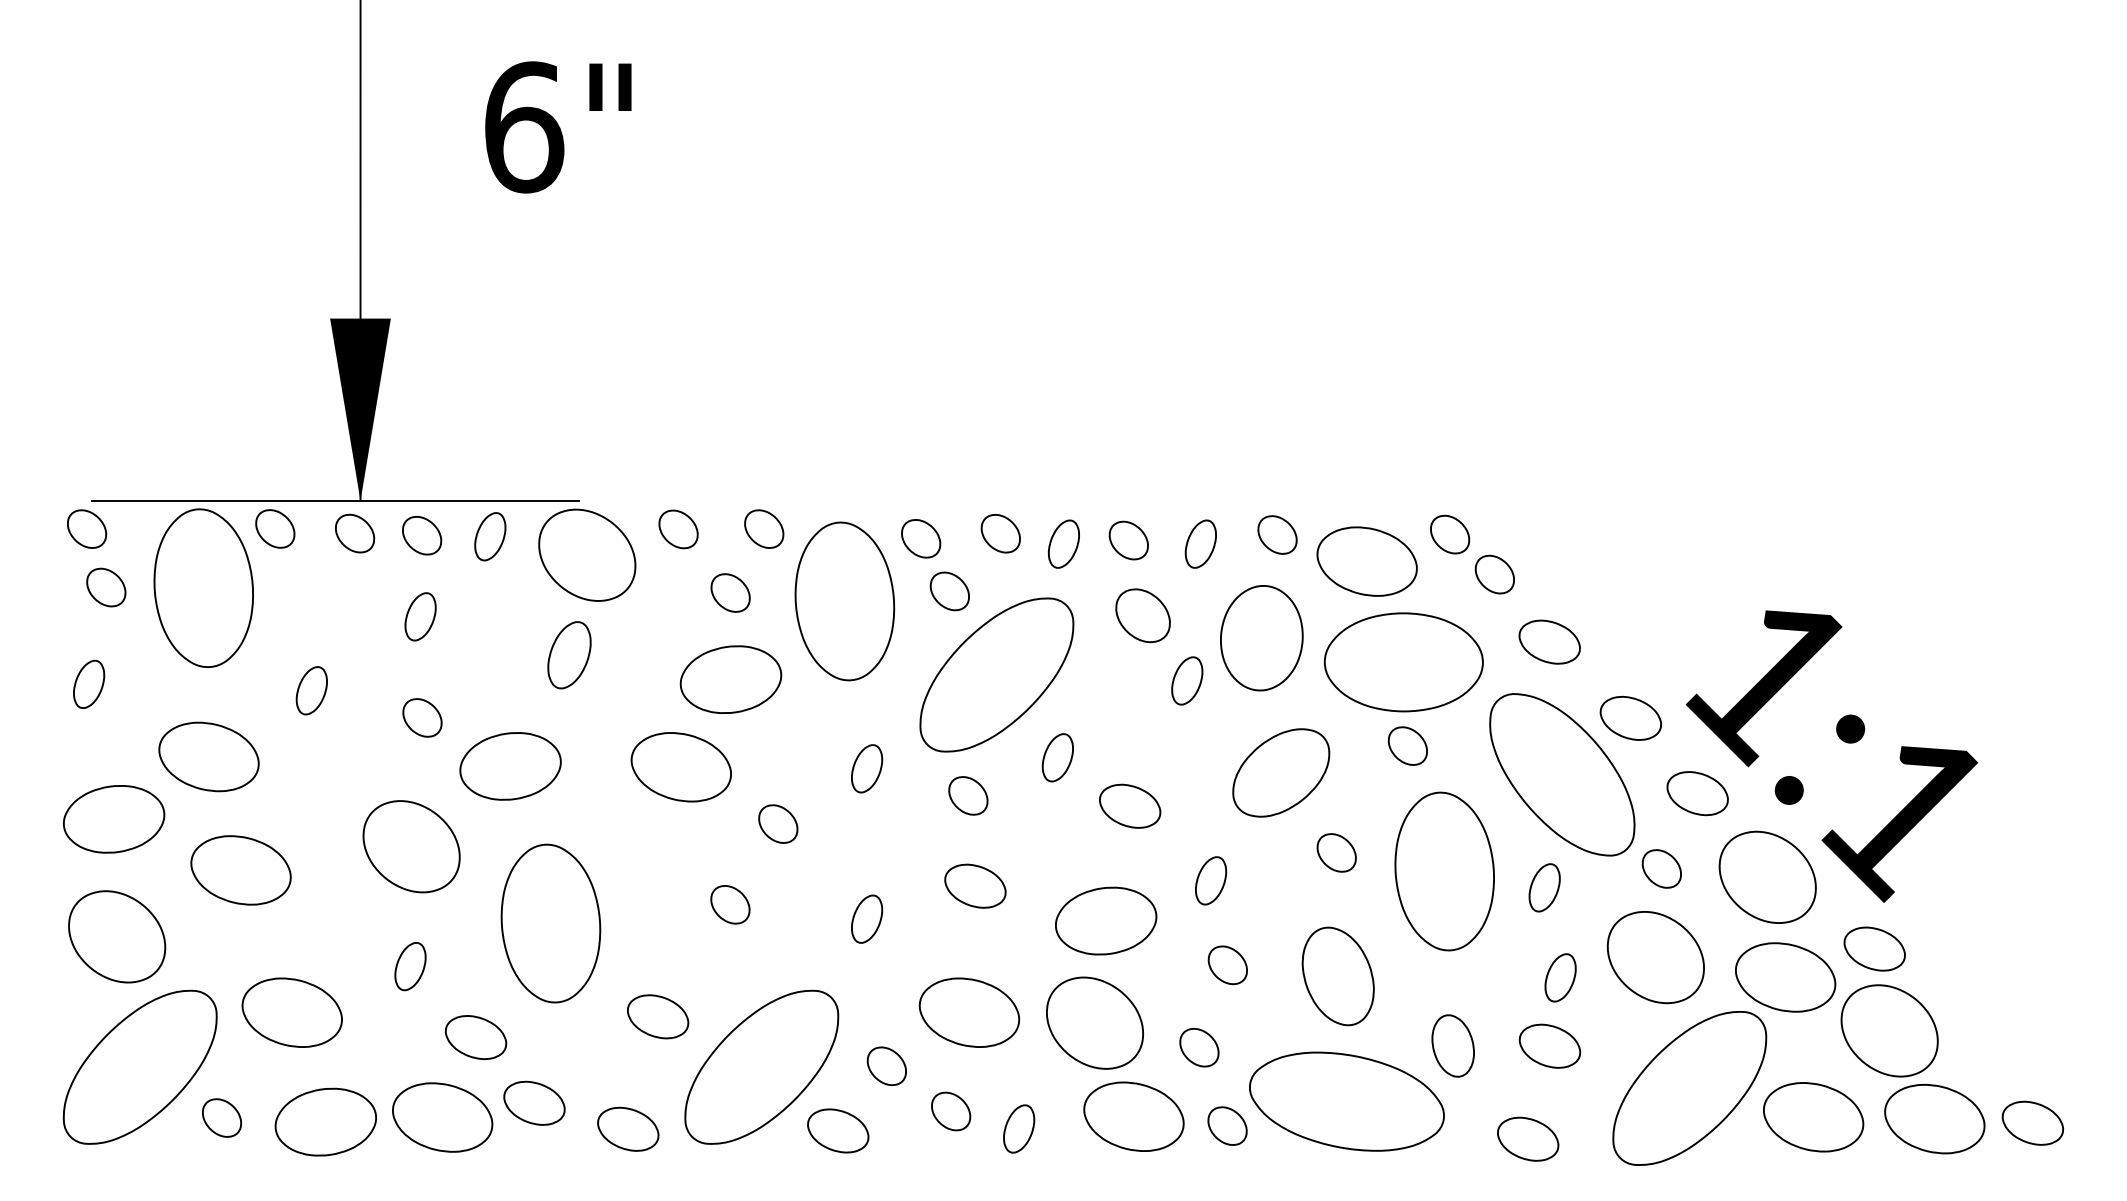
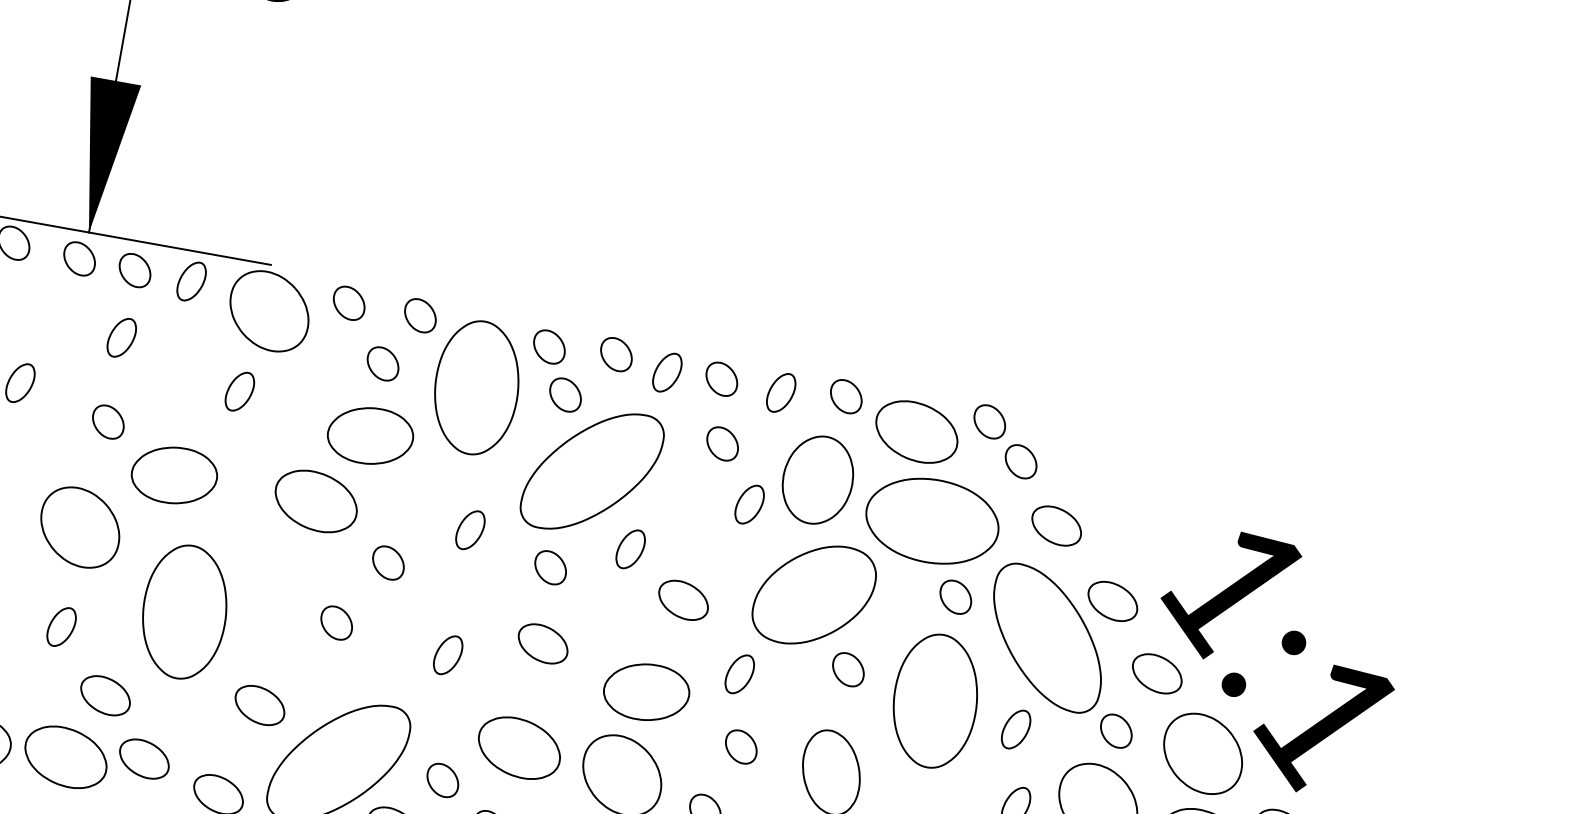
part: (1143, 615) -> (722, 443), size x0.71
part: (569, 654) -> (239, 391), size x0.71
part: (1407, 745) -> (955, 596), moved
part: (1280, 772) -> (813, 594), size x1.43

